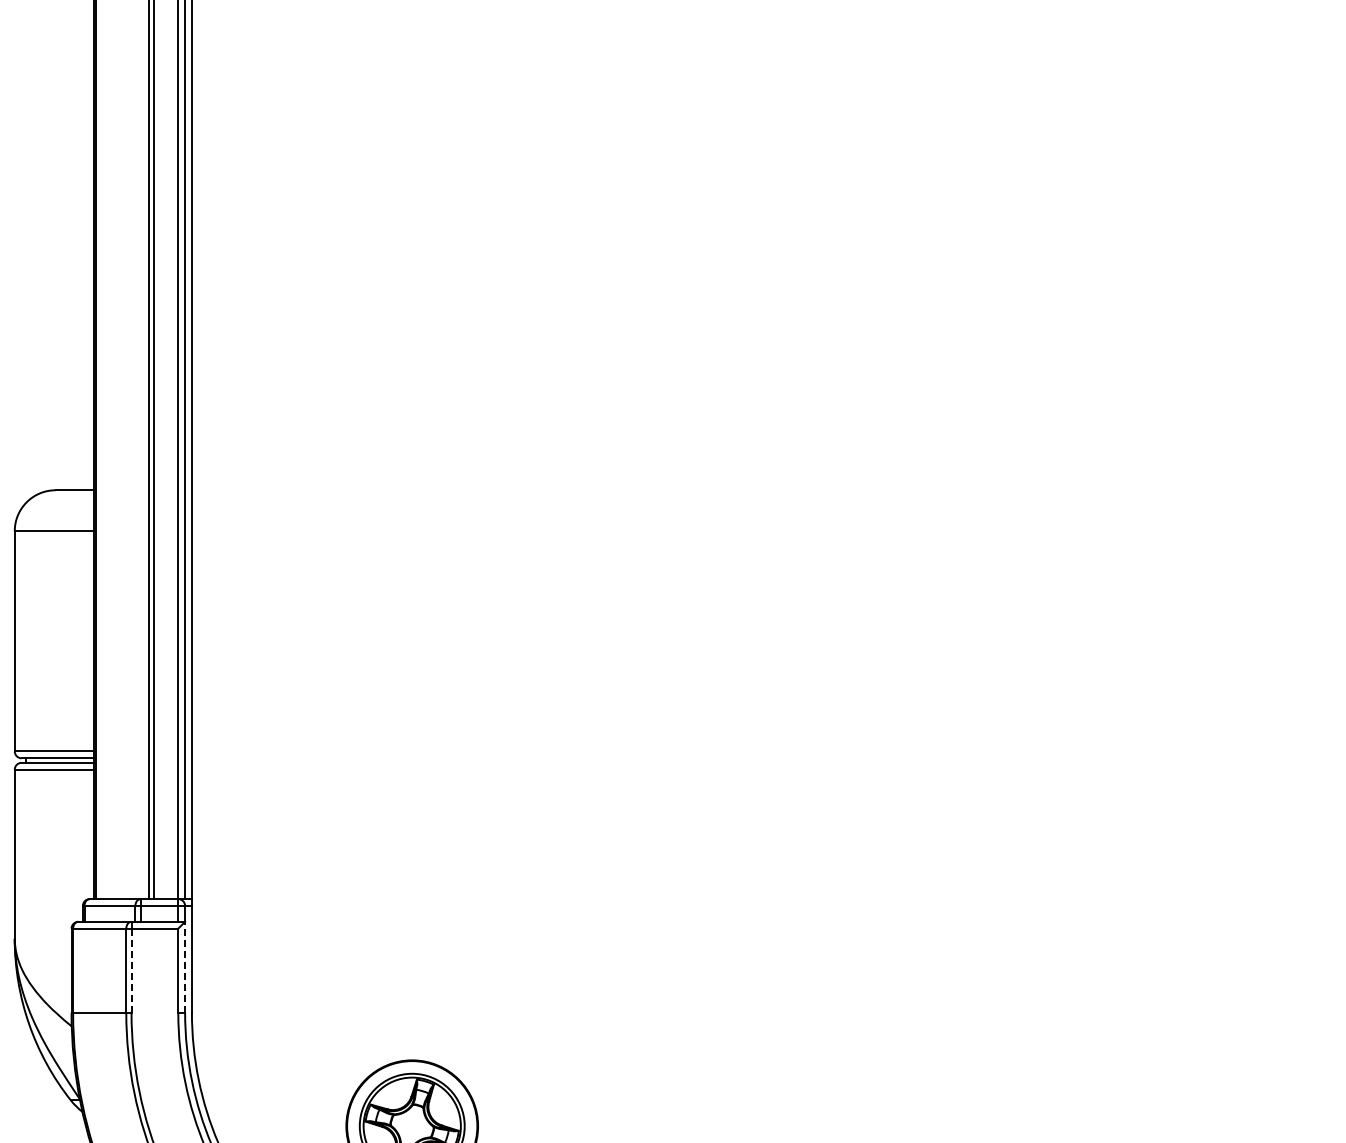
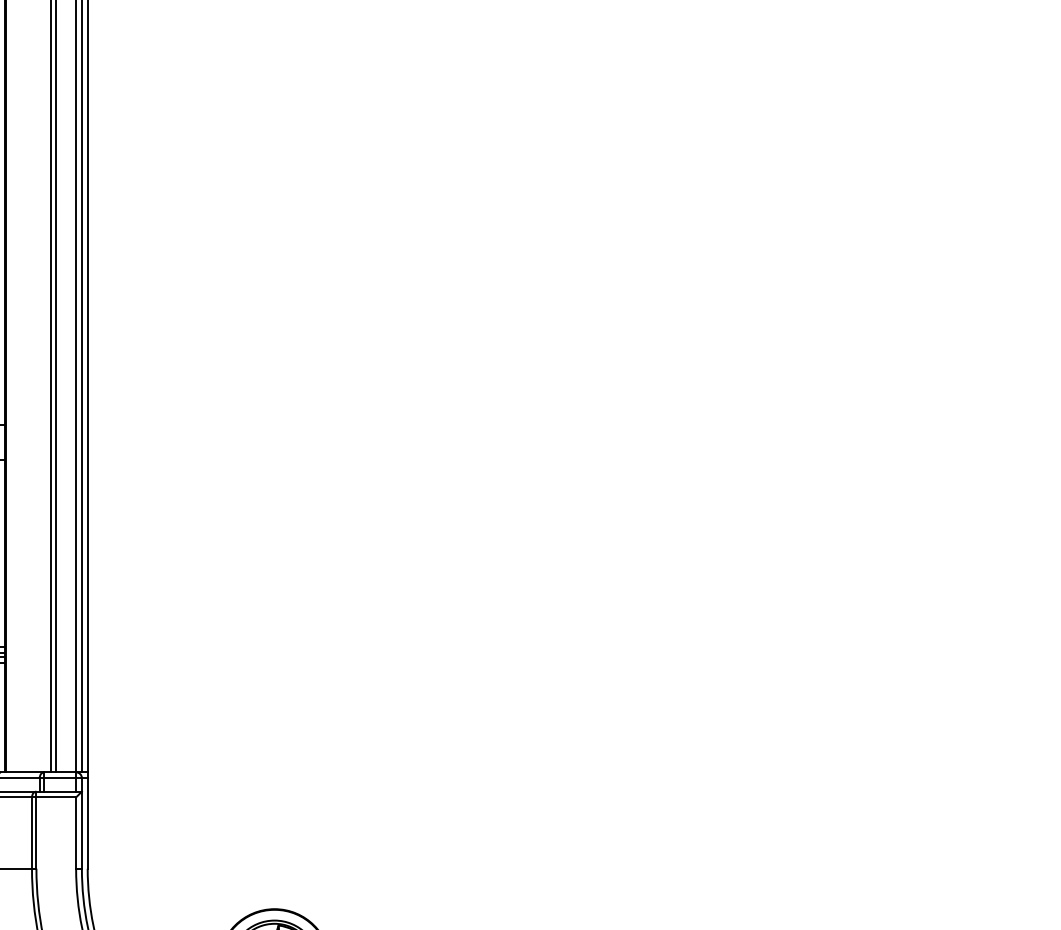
line: (185, 966) -> (82, 829), dashed -> solid
line: (131, 970) -> (36, 832), dashed -> solid

